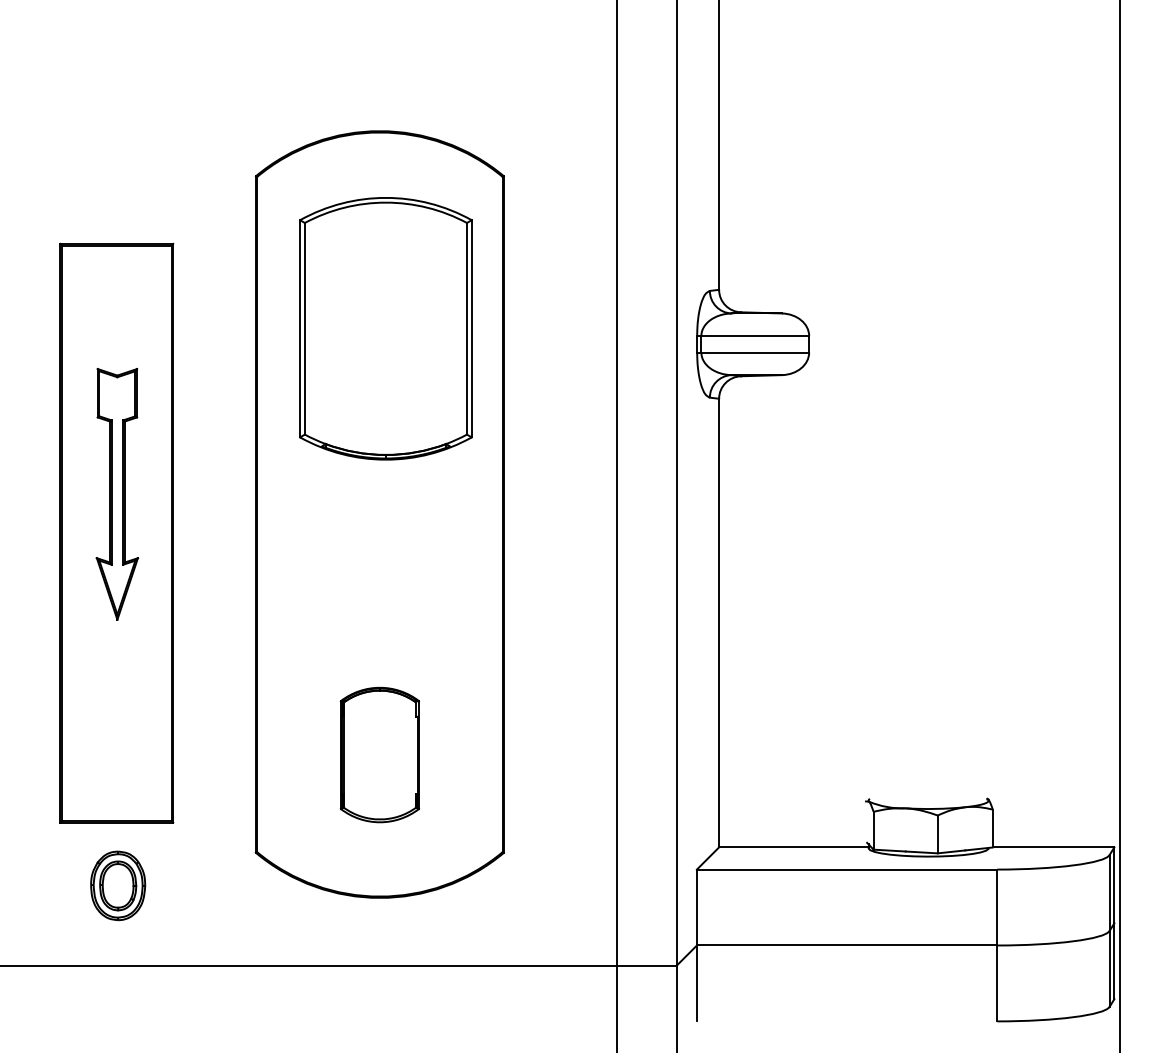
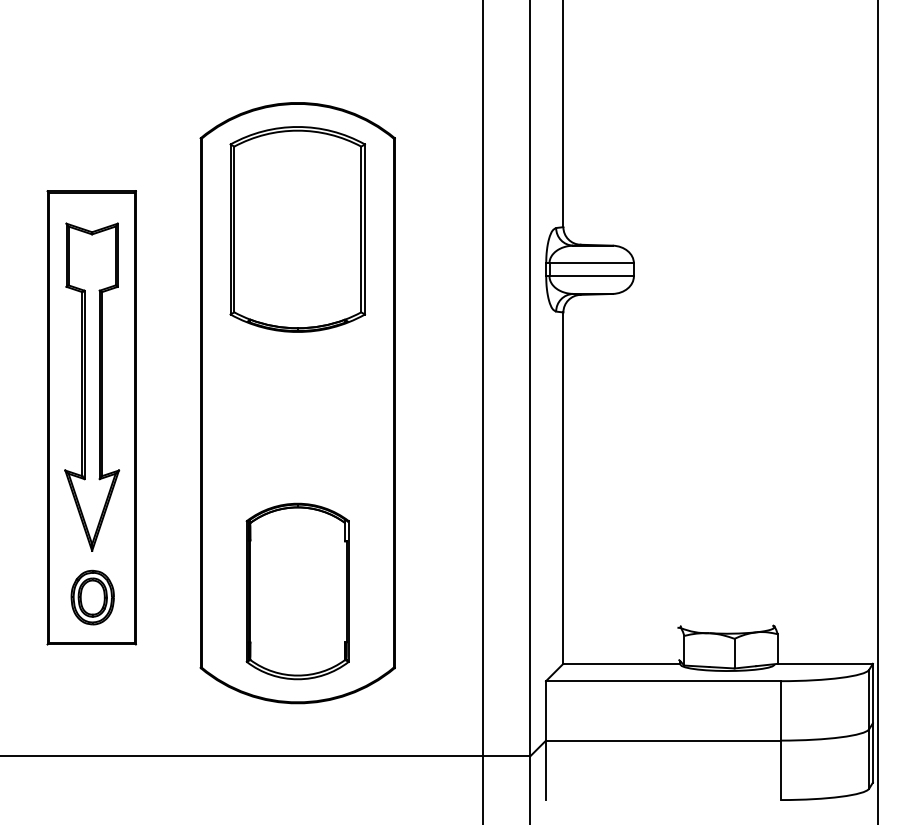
part: (385, 328) -> (297, 229), moved
part: (117, 494) -> (92, 387), size x1.67
part: (379, 754) -> (297, 591), size x1.67
part: (118, 885) -> (93, 597), moved

